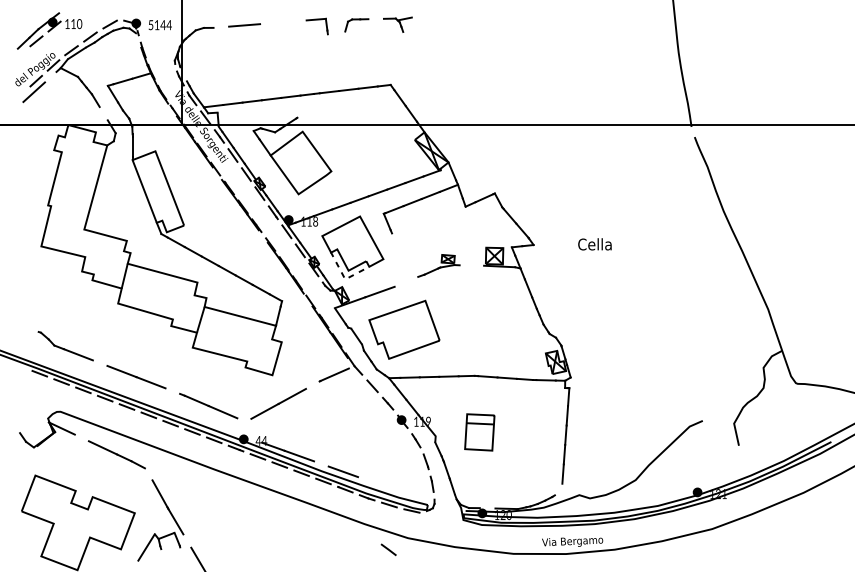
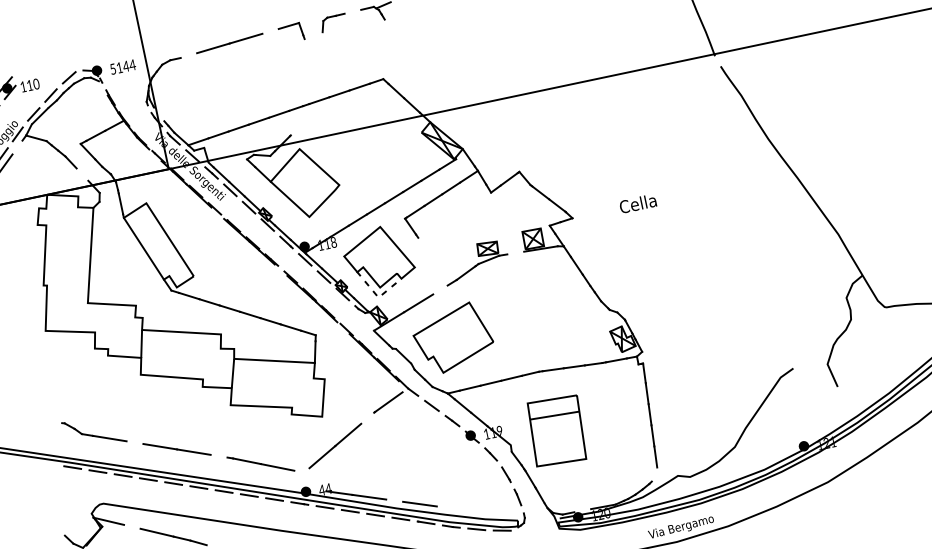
line: (275, 22) -> (245, 38), added
part: (438, 265) -> (475, 261), size x1.43
part: (479, 432) -> (556, 431), size x1.67

